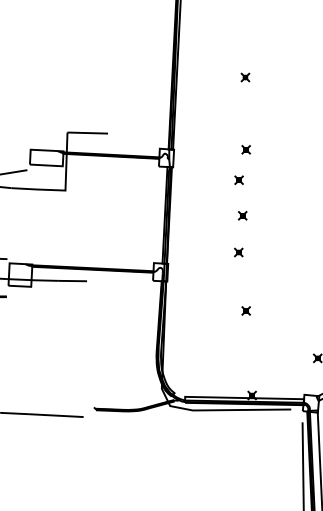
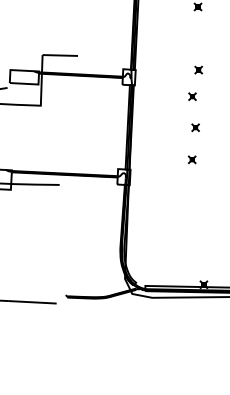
part: (245, 310) -> (198, 210), removed

